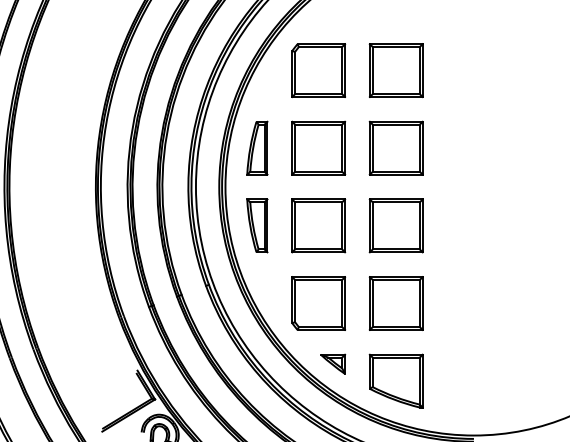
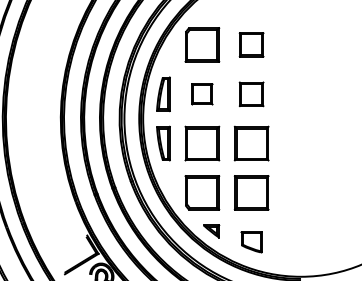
part: (395, 69) -> (251, 44), size x0.7
part: (318, 148) -> (202, 94), size x0.6
part: (395, 148) -> (251, 94), size x0.7
part: (395, 381) -> (251, 242), size x0.6

